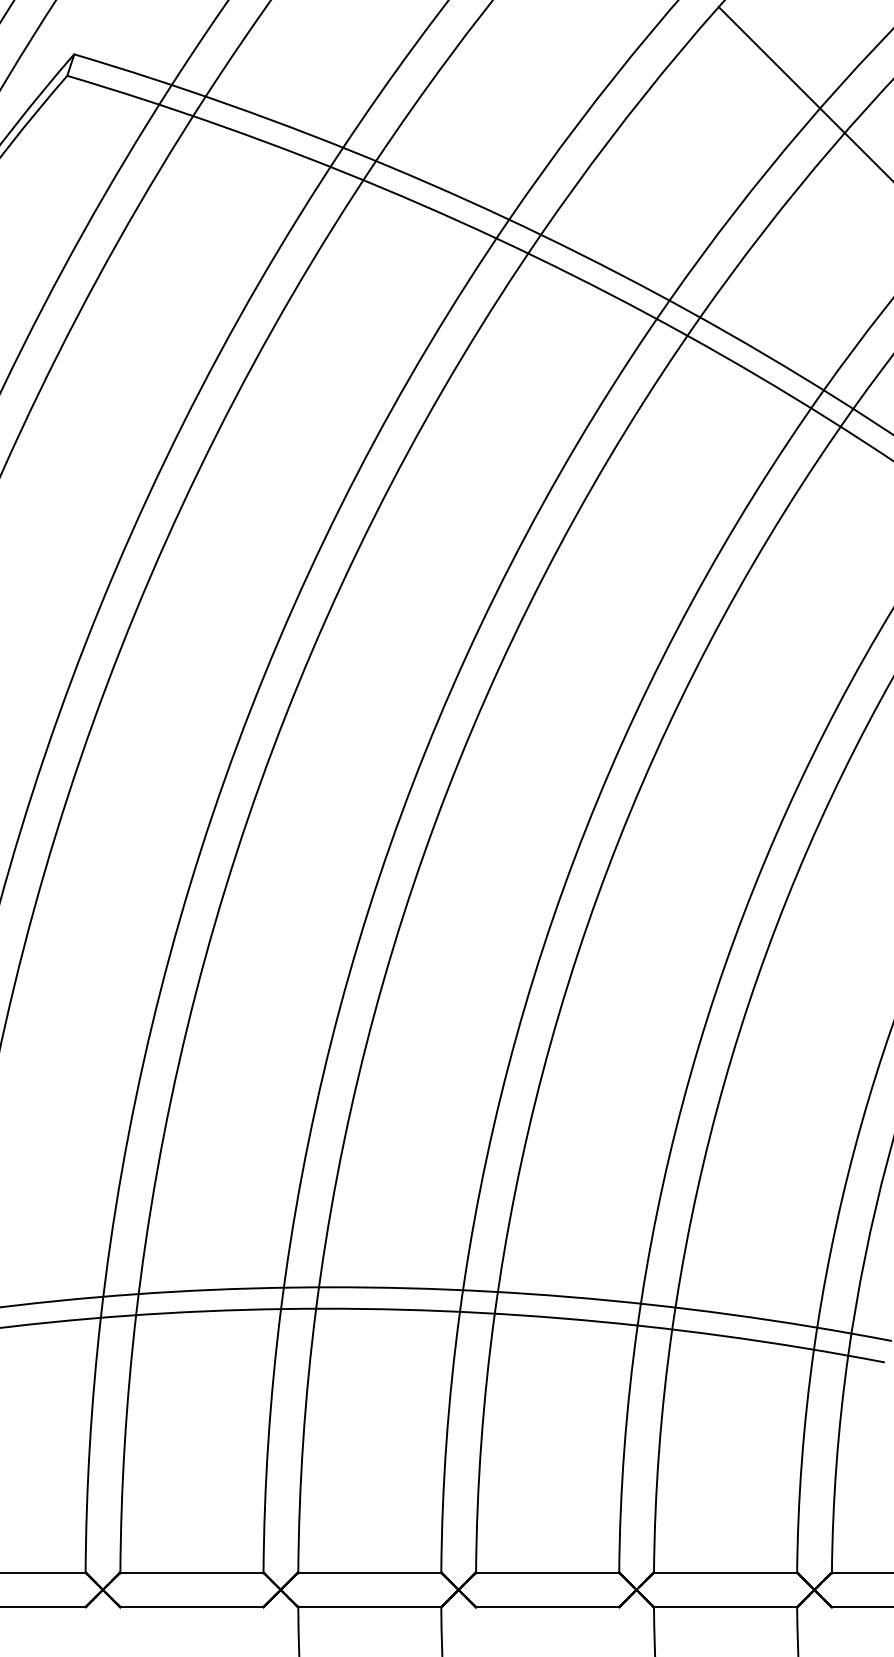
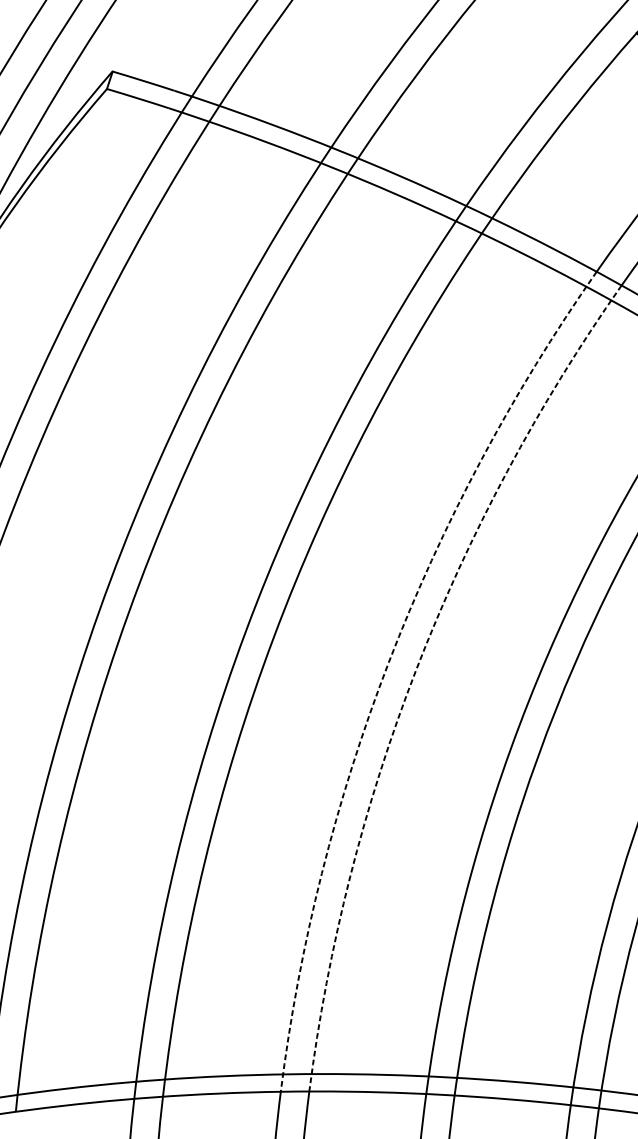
arc: (413, 781) -> (388, 662), solid -> dashed
arc: (447, 789) -> (416, 669), solid -> dashed

